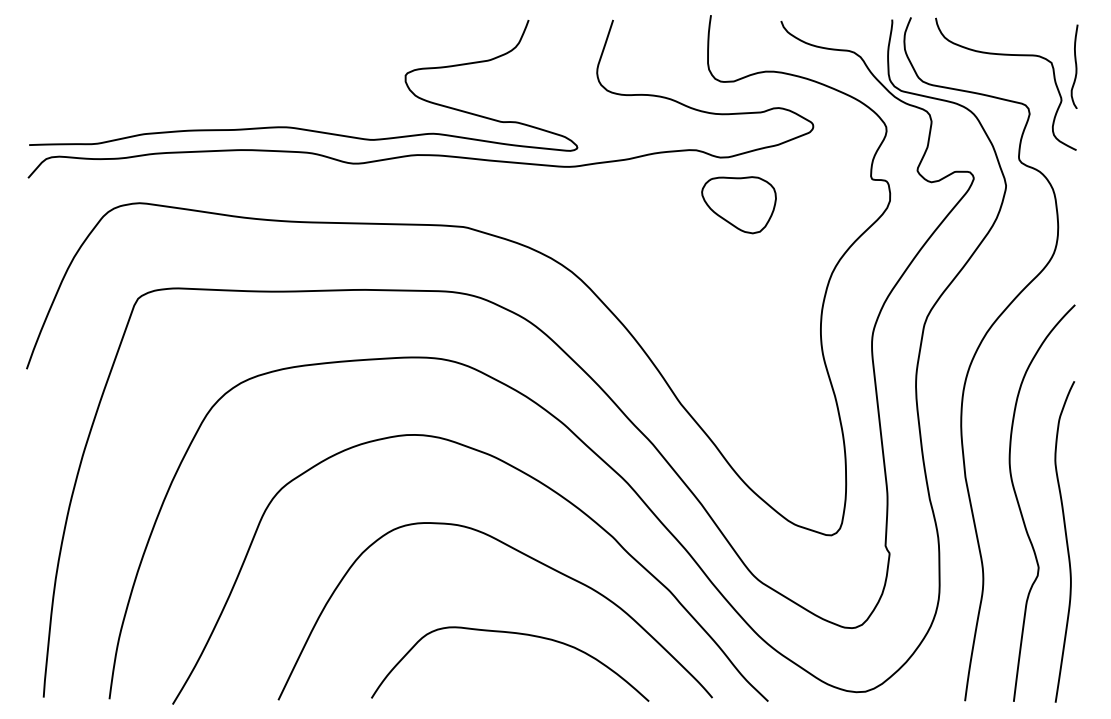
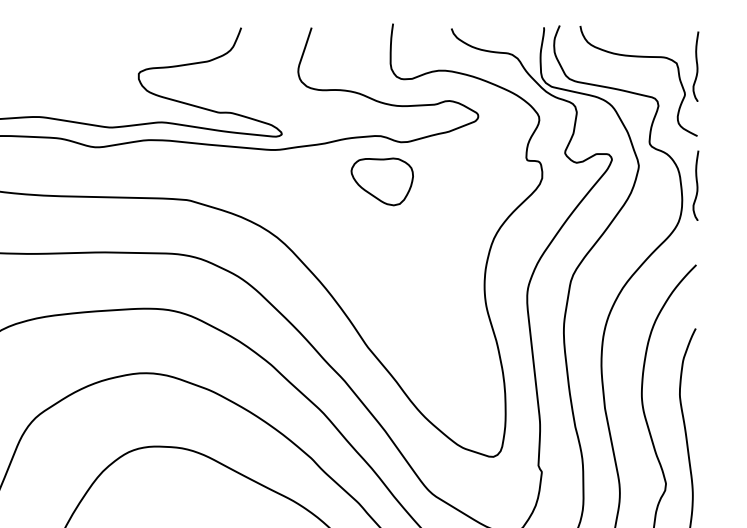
part: (738, 205) -> (381, 182), moved
curve: (1075, 209) -> (696, 185), added

